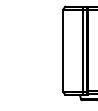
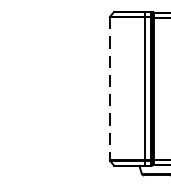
line: (62, 50) -> (109, 88), solid -> dashed

